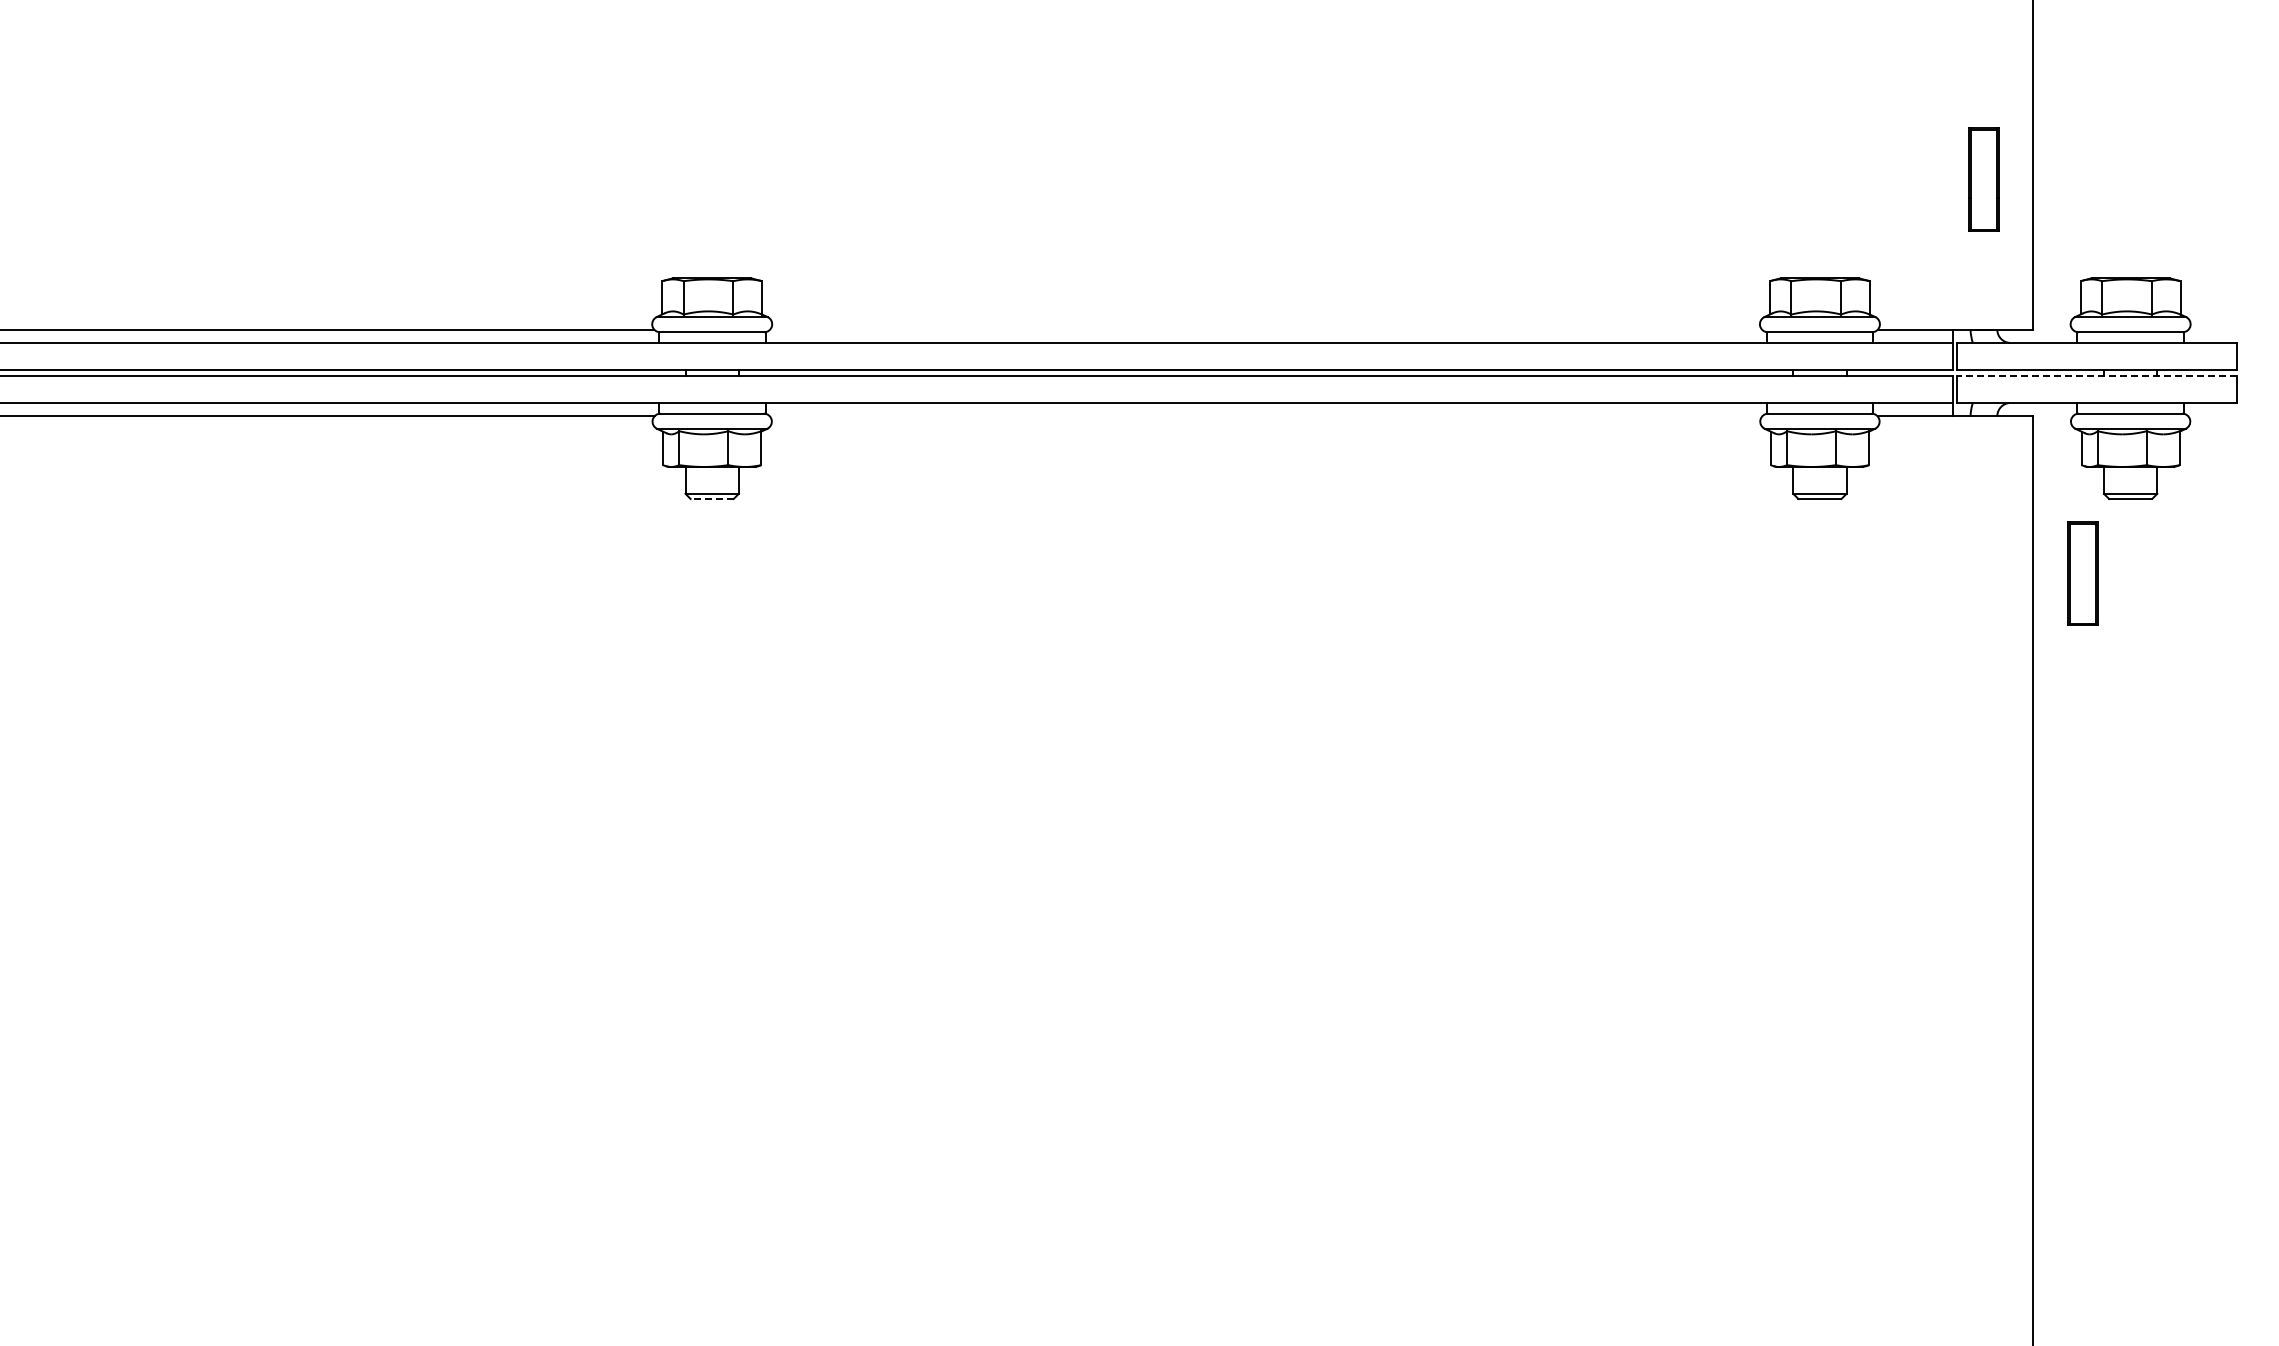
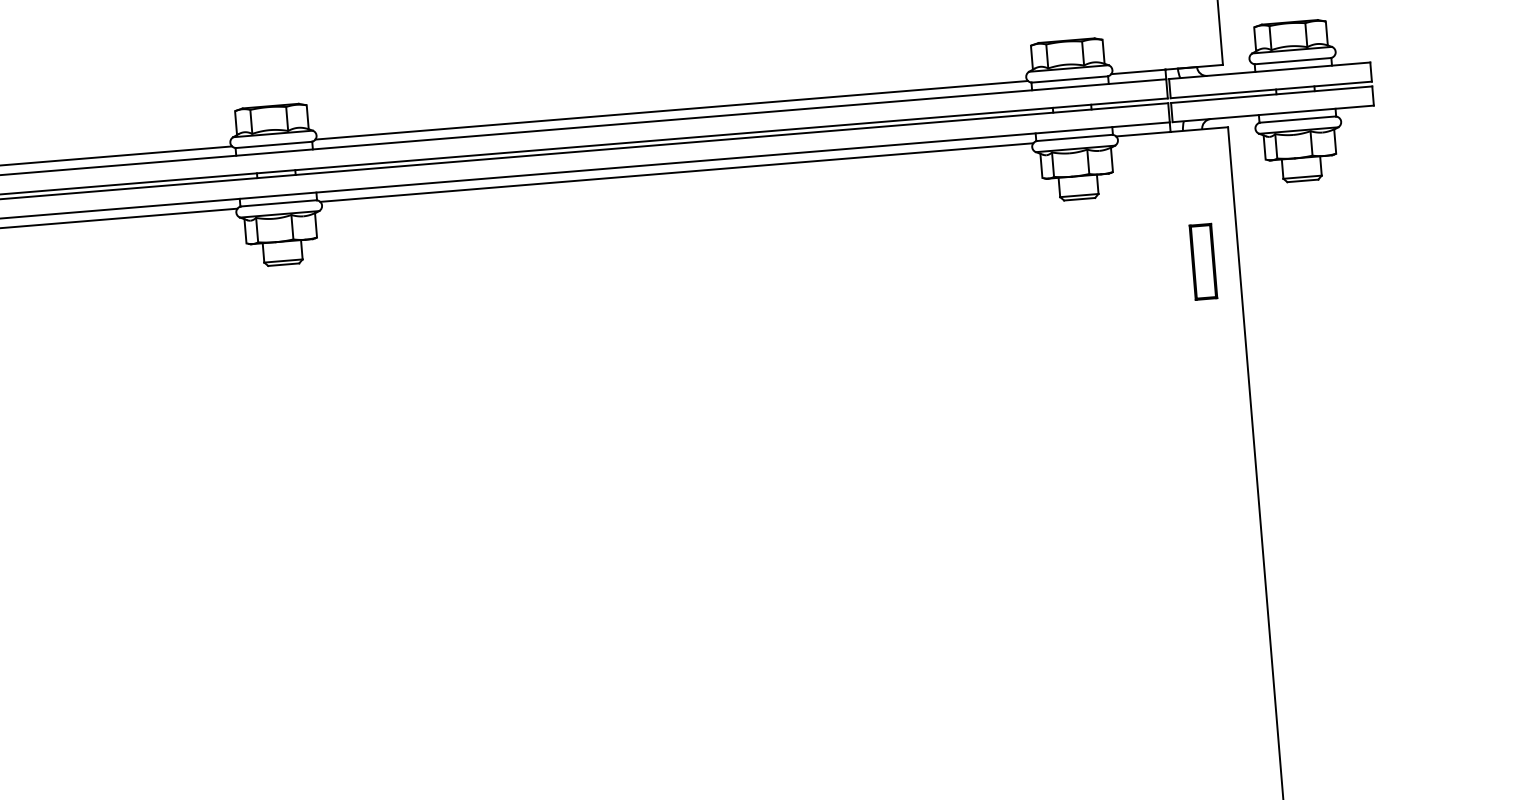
line: (1266, 329) -> (672, 110), added
line: (2096, 376) -> (1271, 94), dashed -> solid
line: (1265, 416) -> (676, 172), added
line: (712, 498) -> (283, 264), dashed -> solid
part: (2082, 573) -> (1203, 261), moved

